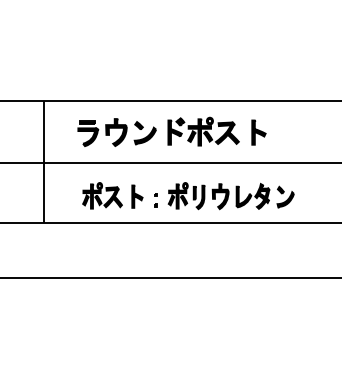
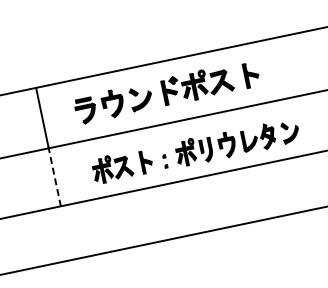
line: (43, 192) -> (54, 176), solid -> dashed

